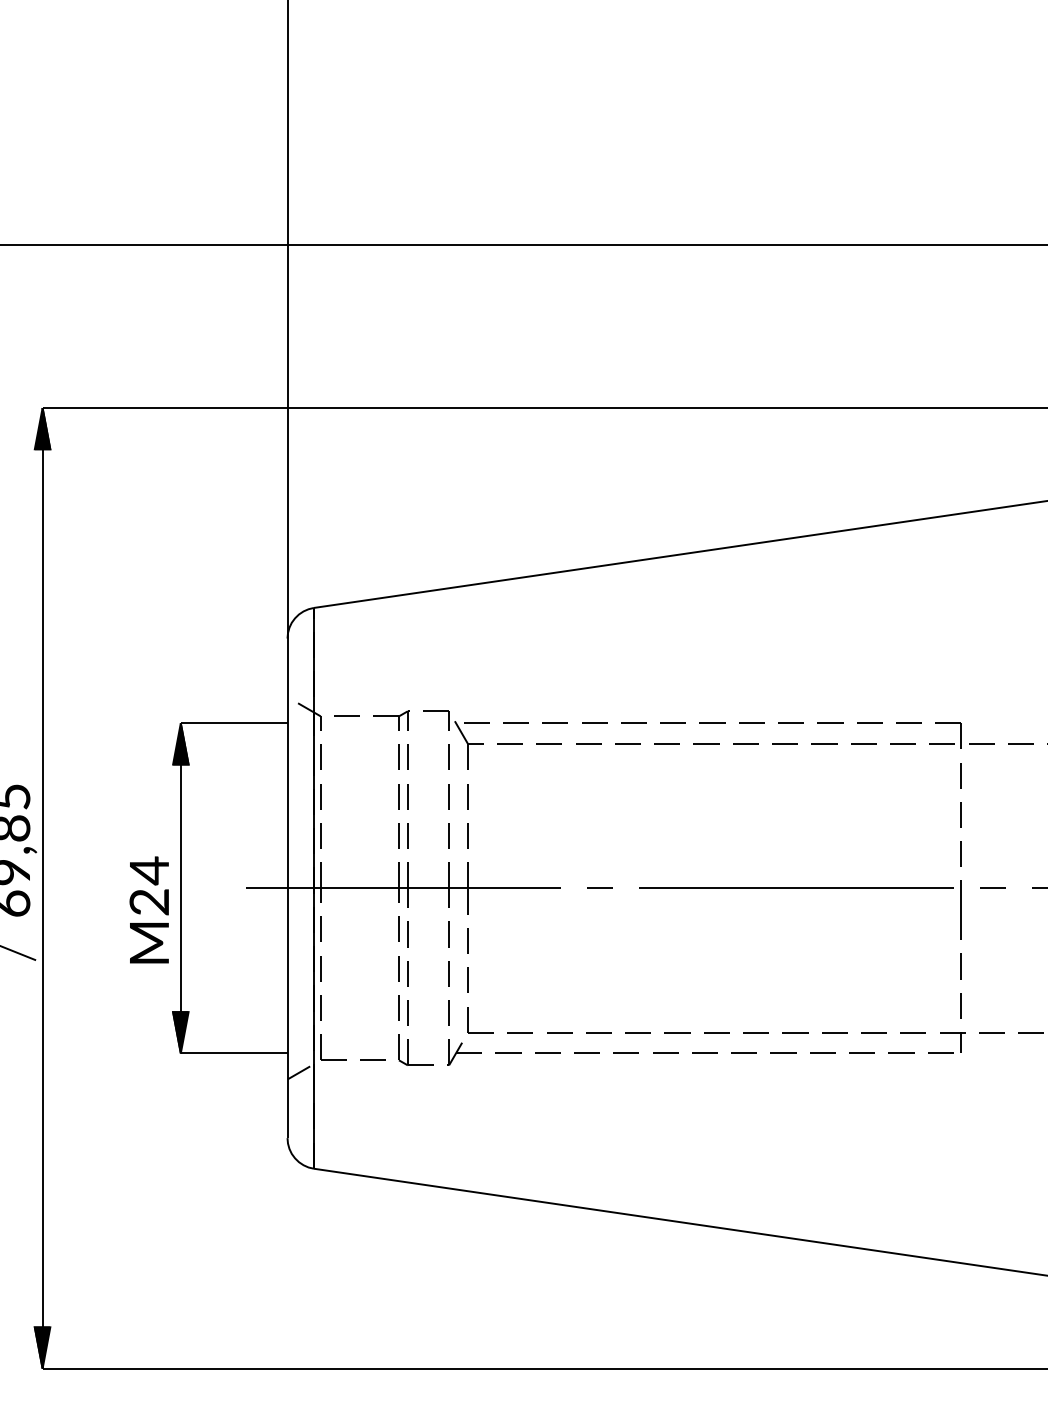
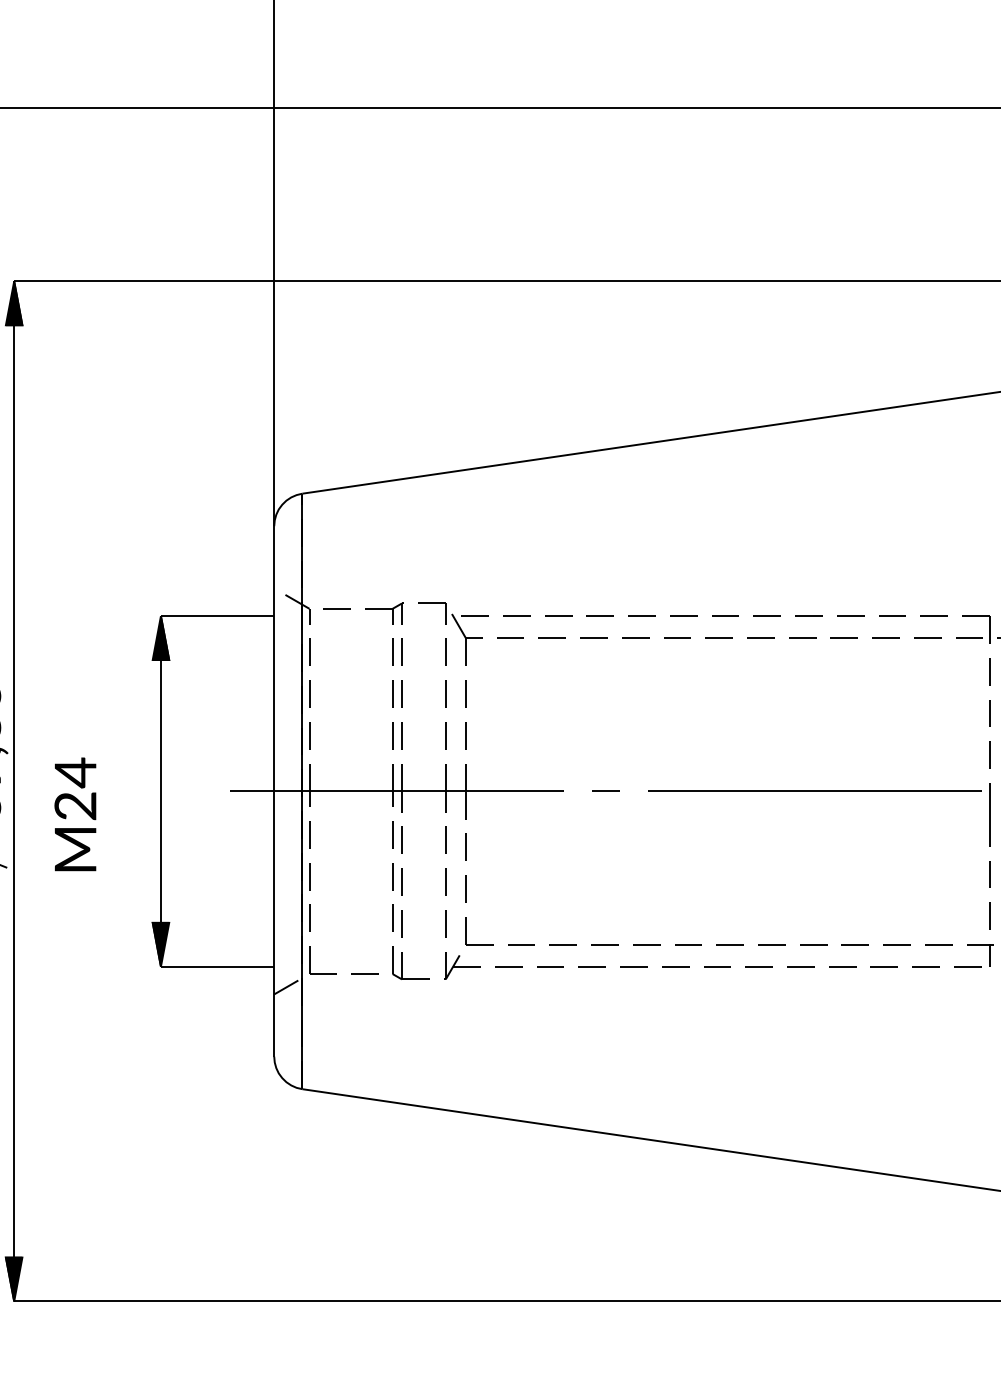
text: (148, 909) -> (74, 813), moved

